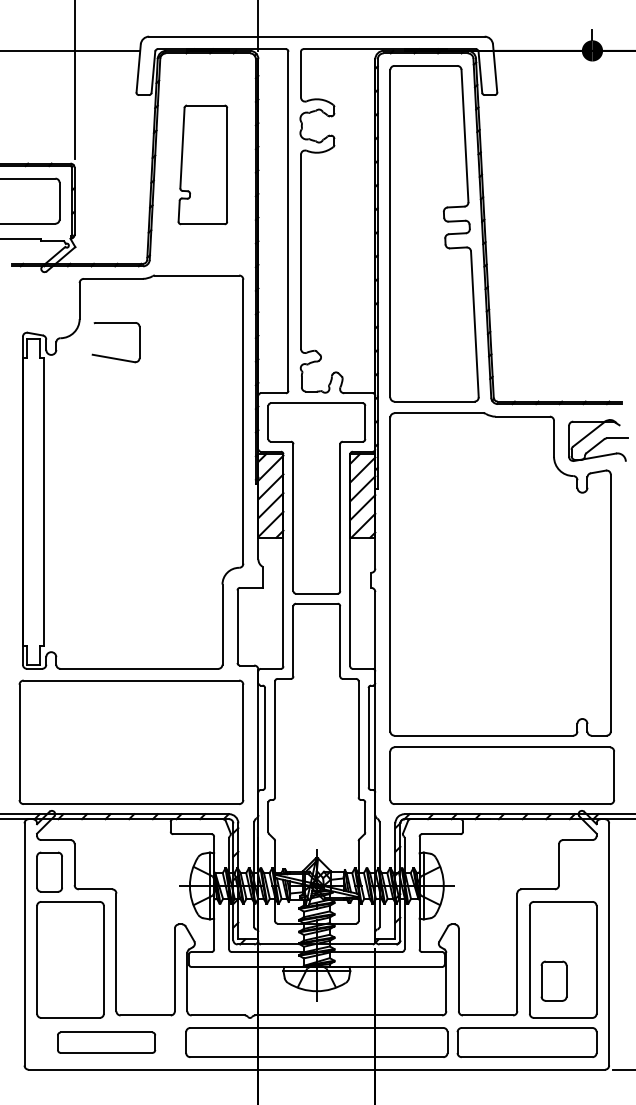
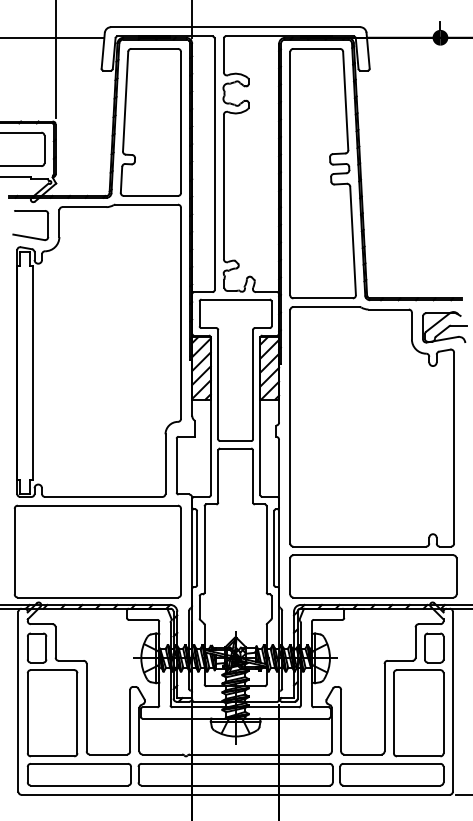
part: (202, 164) -> (150, 122), size x1.67
part: (115, 357) -> (30, 236), moved
part: (553, 980) -> (433, 647), moved
part: (106, 1042) -> (79, 774), size x1.43

